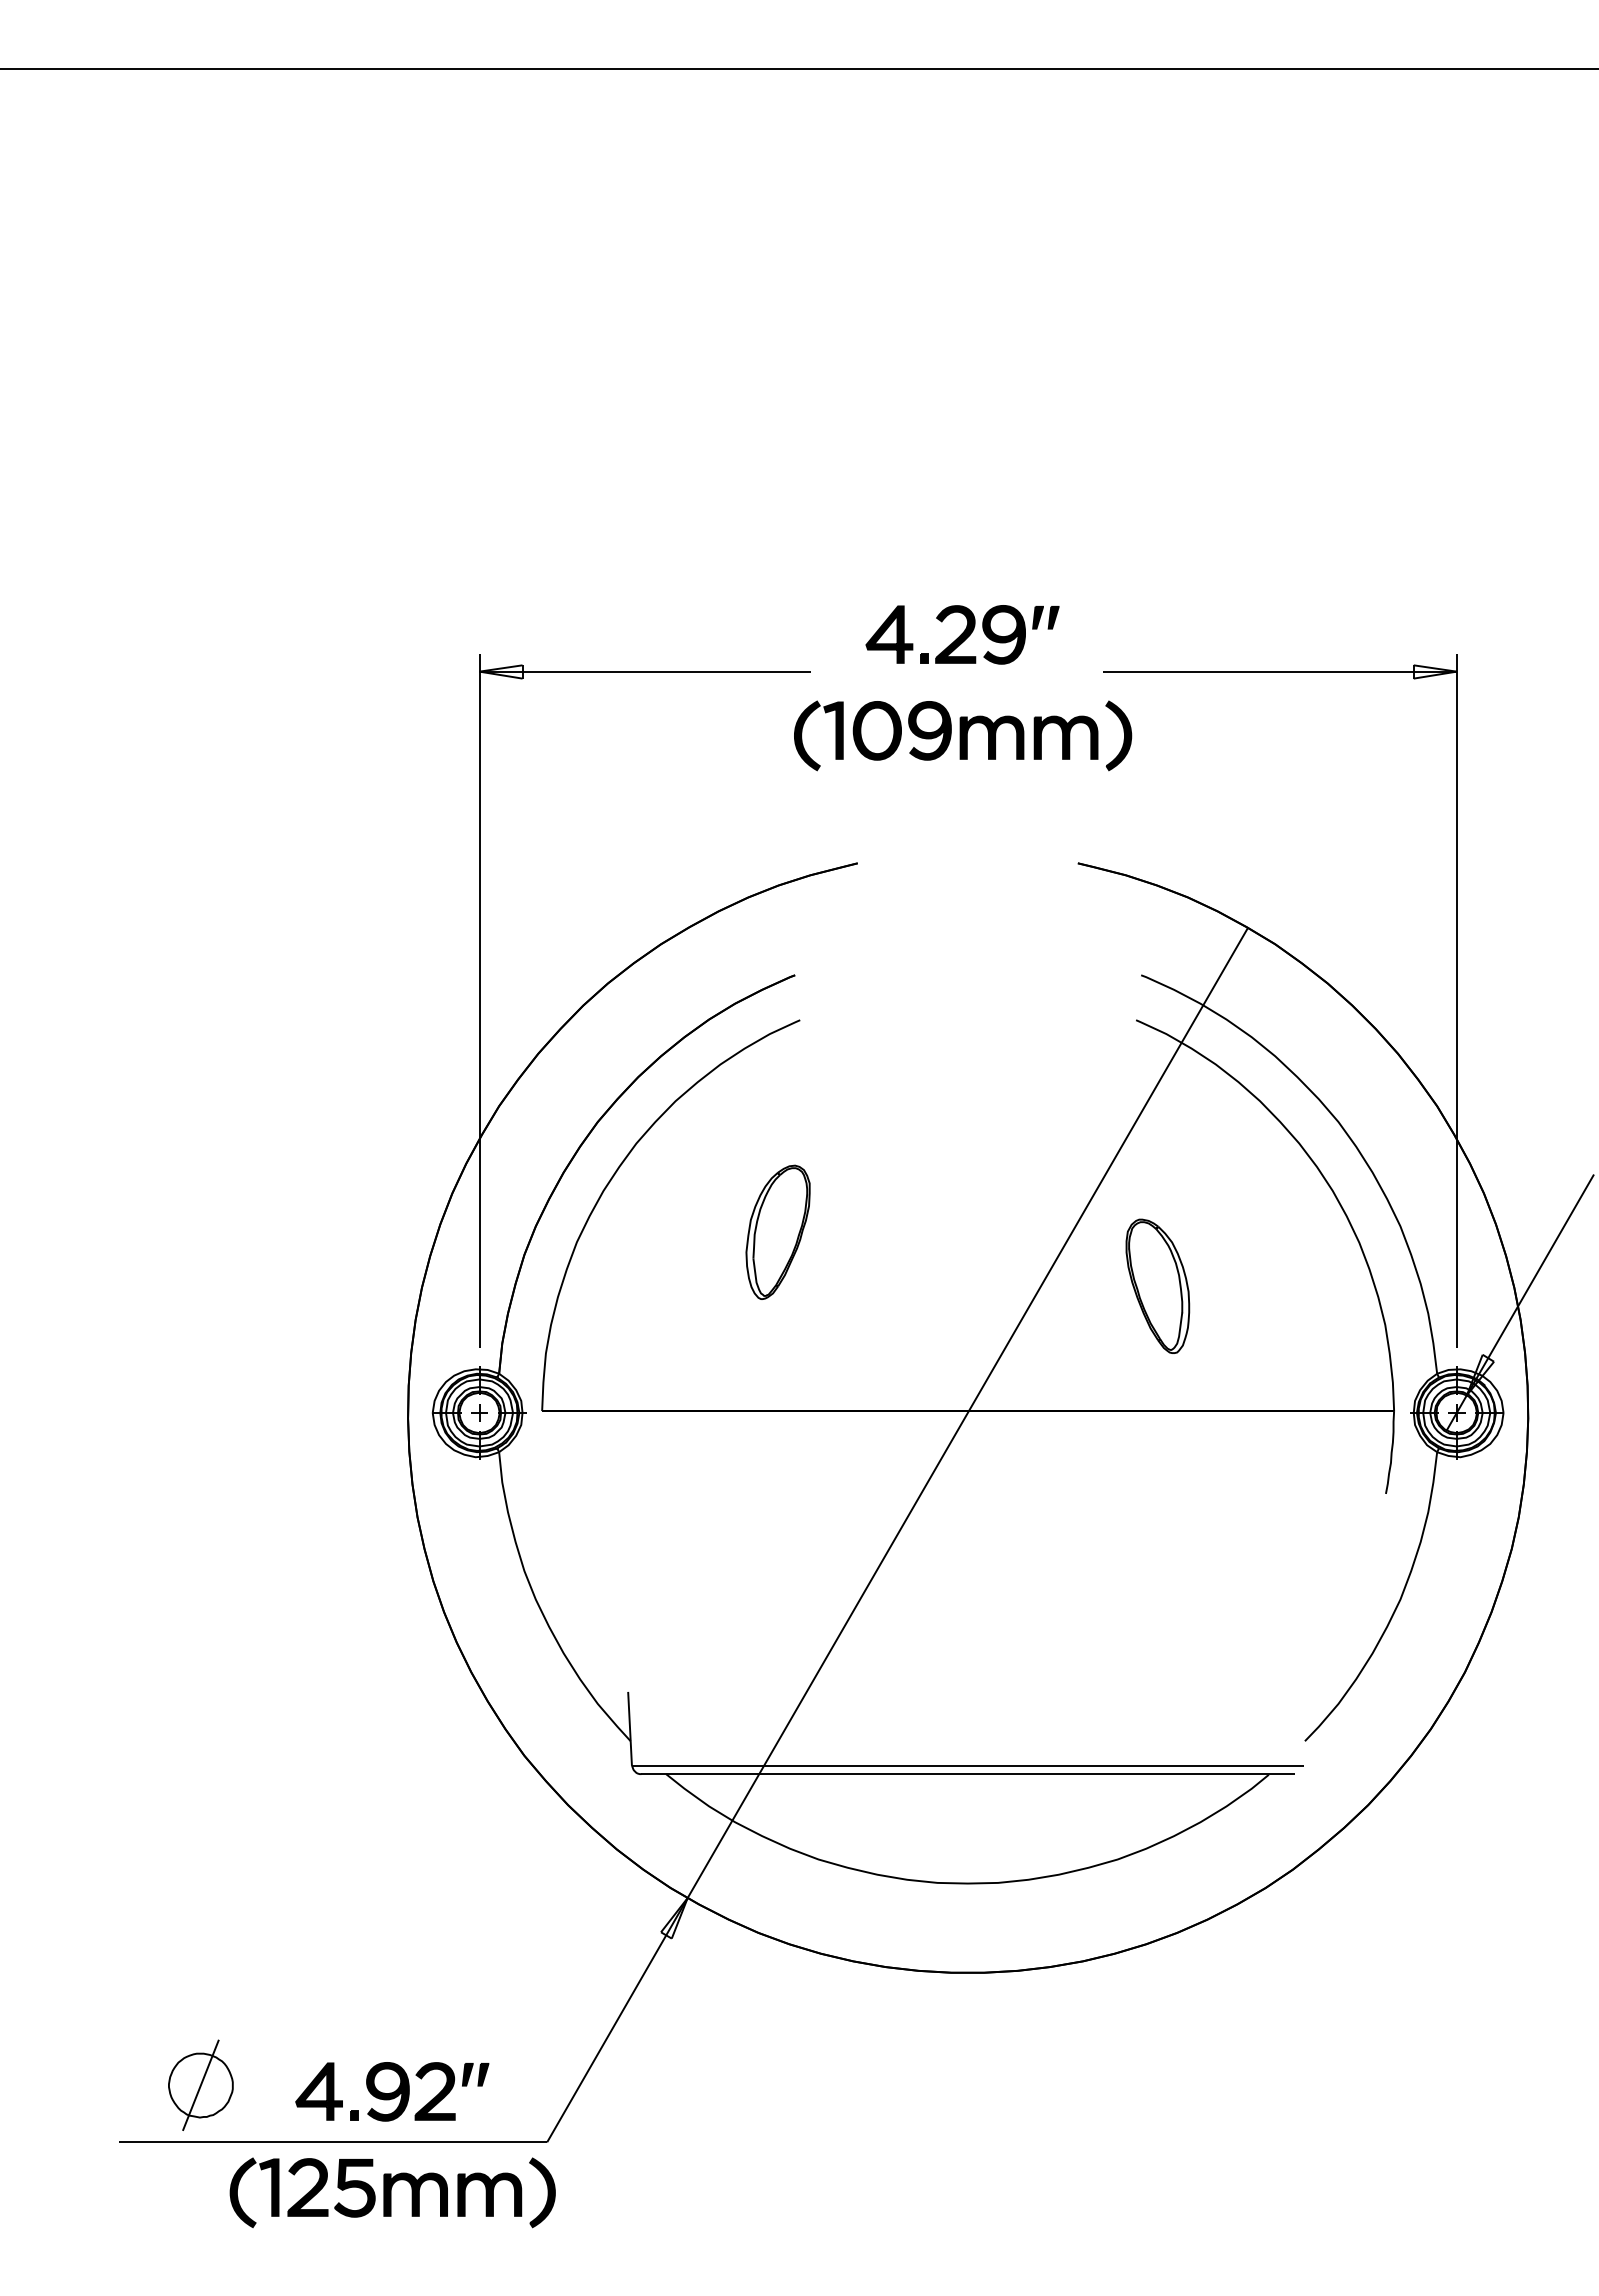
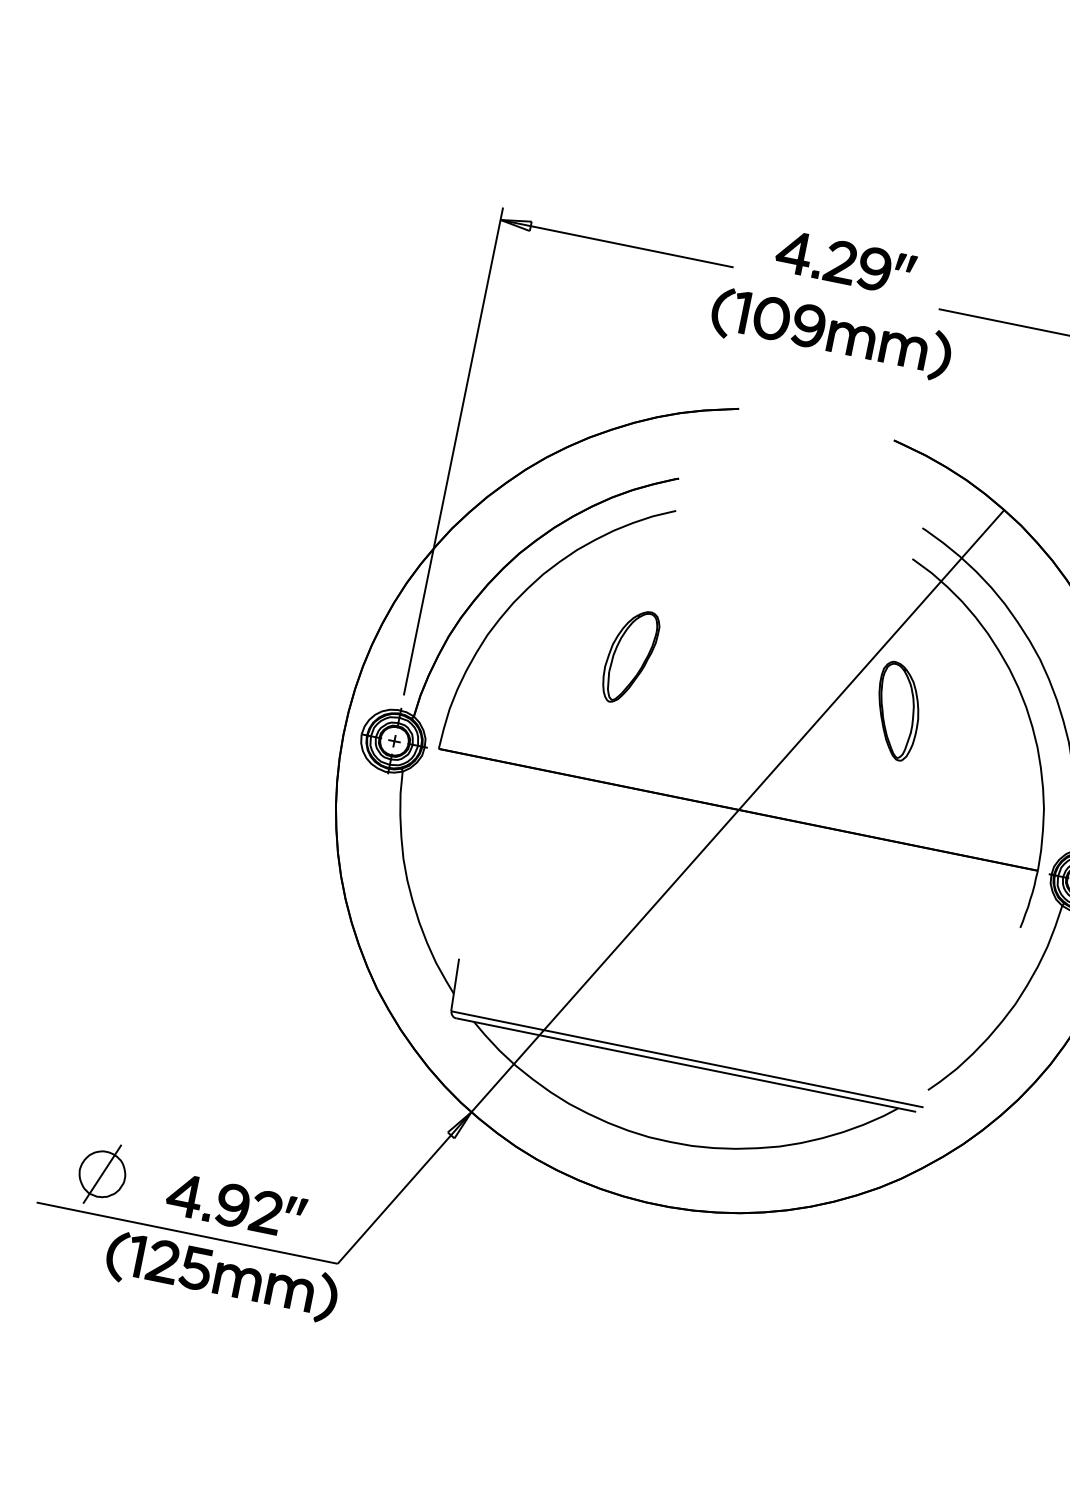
part: (1157, 1285) -> (897, 710), moved

